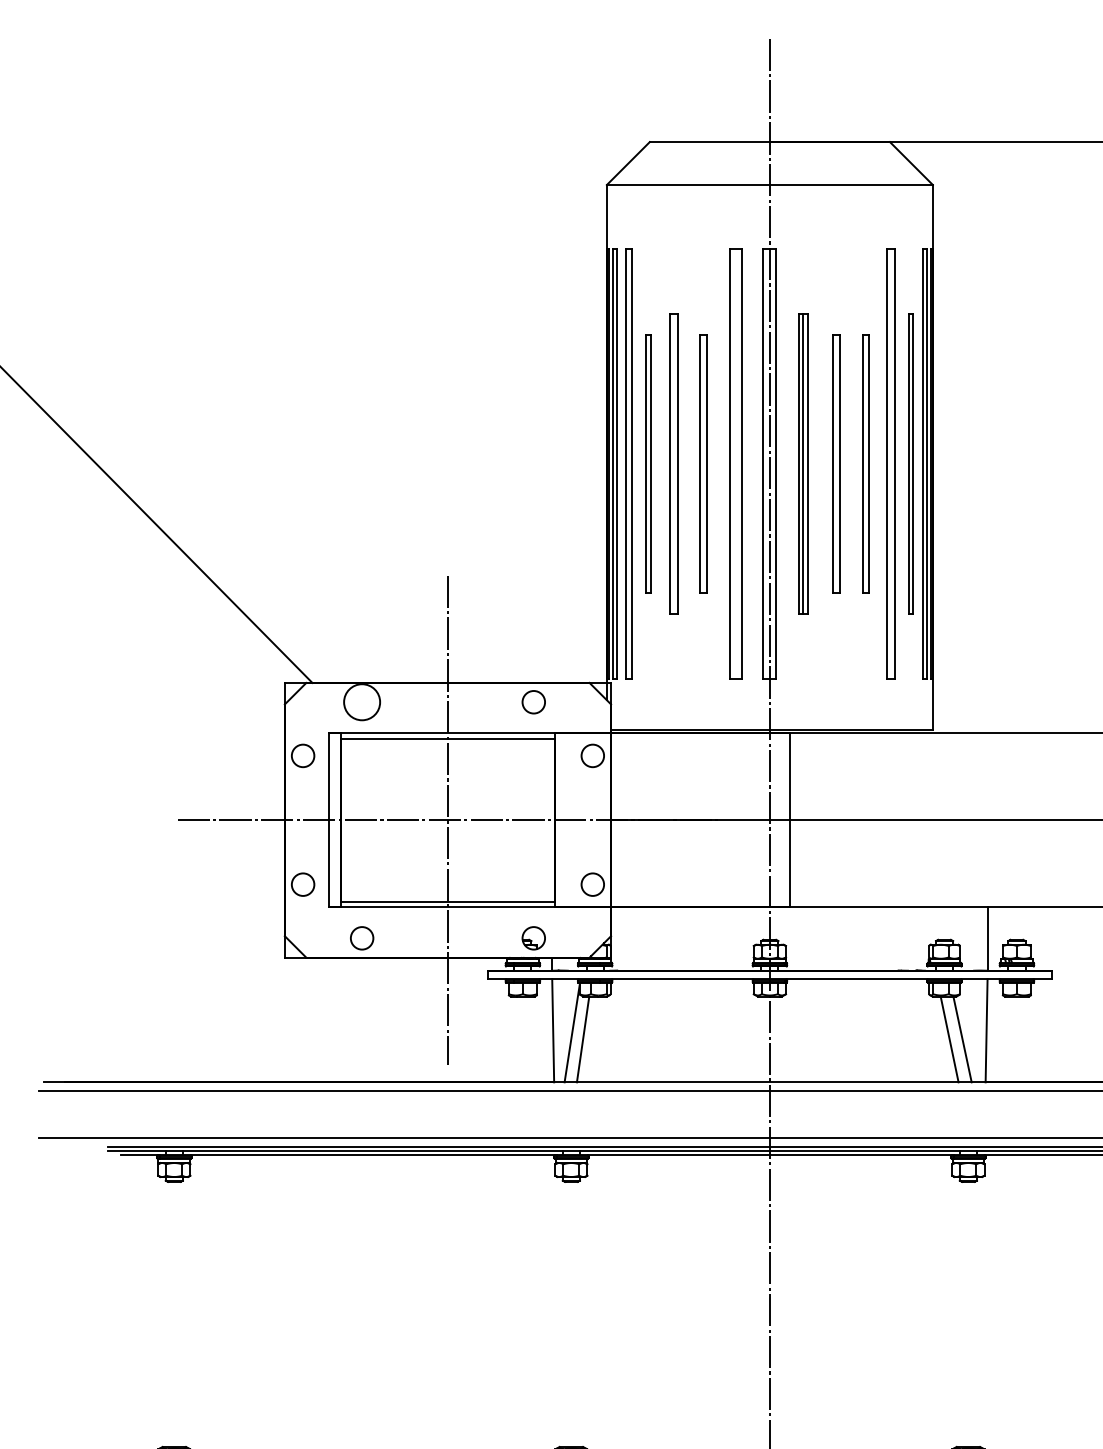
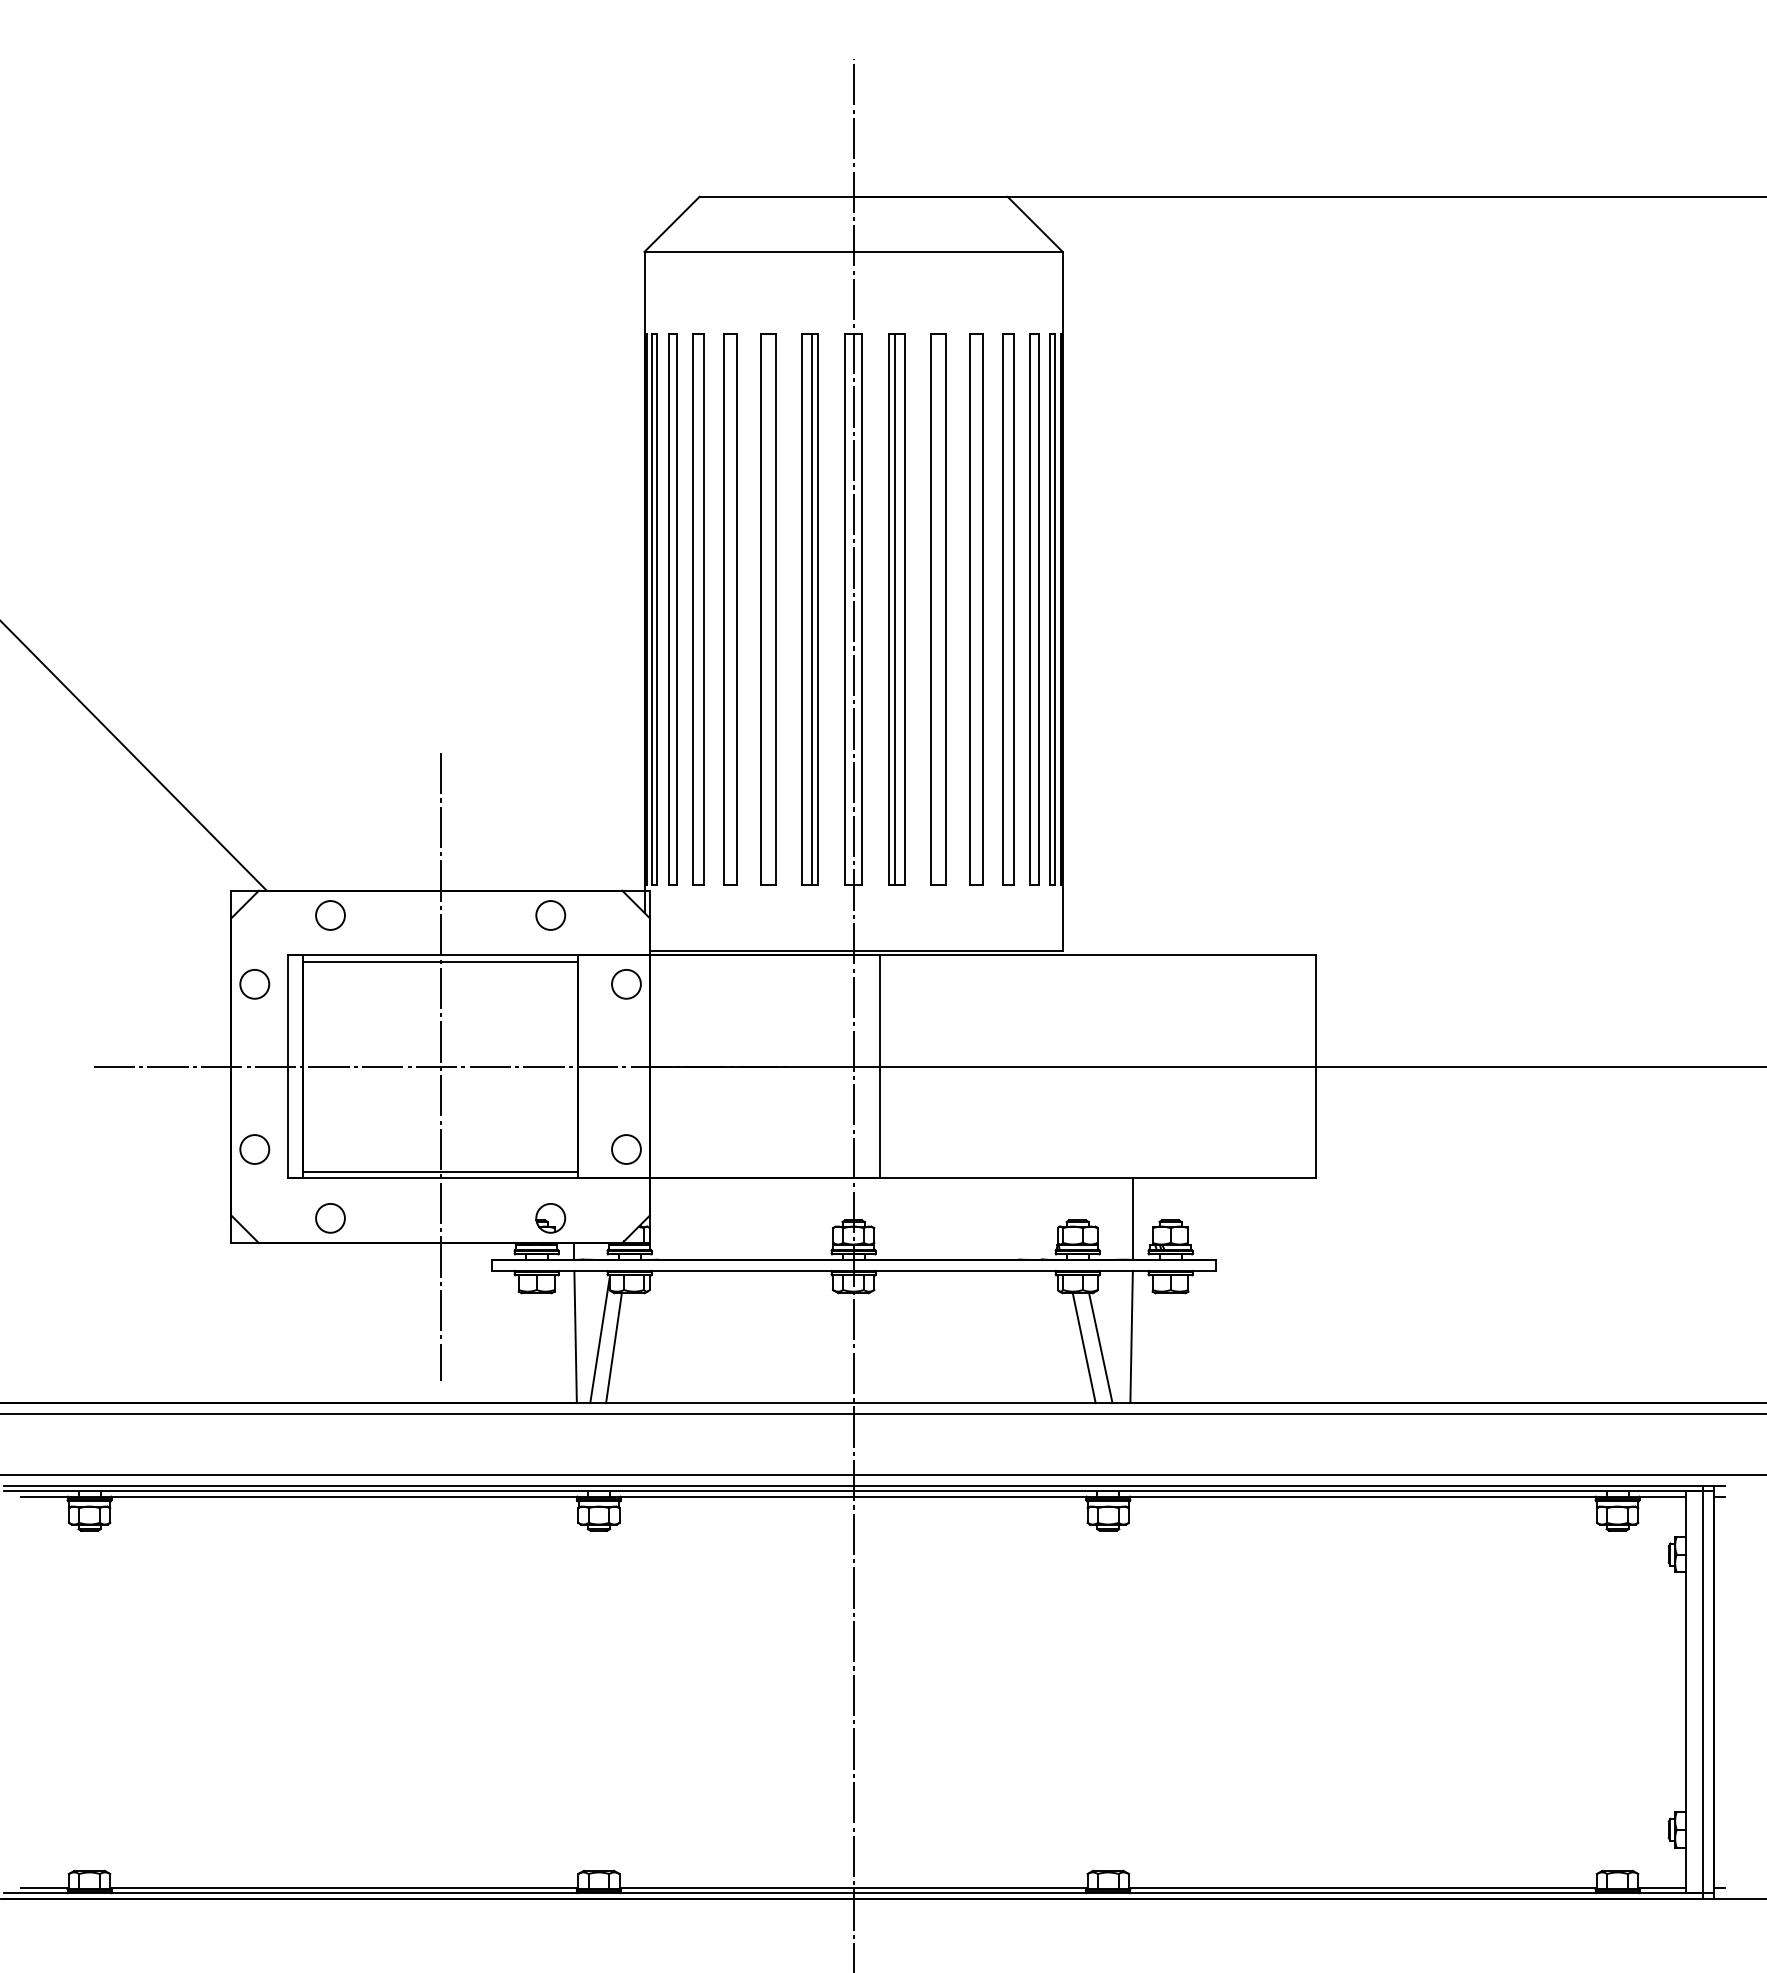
part: (648, 463) -> (698, 609), size x1.67
part: (673, 463) -> (730, 609), size x1.43
part: (703, 463) -> (768, 609), size x1.67
line: (737, 463) -> (811, 609), added
part: (803, 463) -> (896, 609), size x1.43
part: (836, 463) -> (938, 609), size x1.67
part: (865, 463) -> (976, 609), size x1.67
part: (910, 463) -> (1034, 609), size x1.43
circle: (362, 702) -> (330, 915), size x0.62

